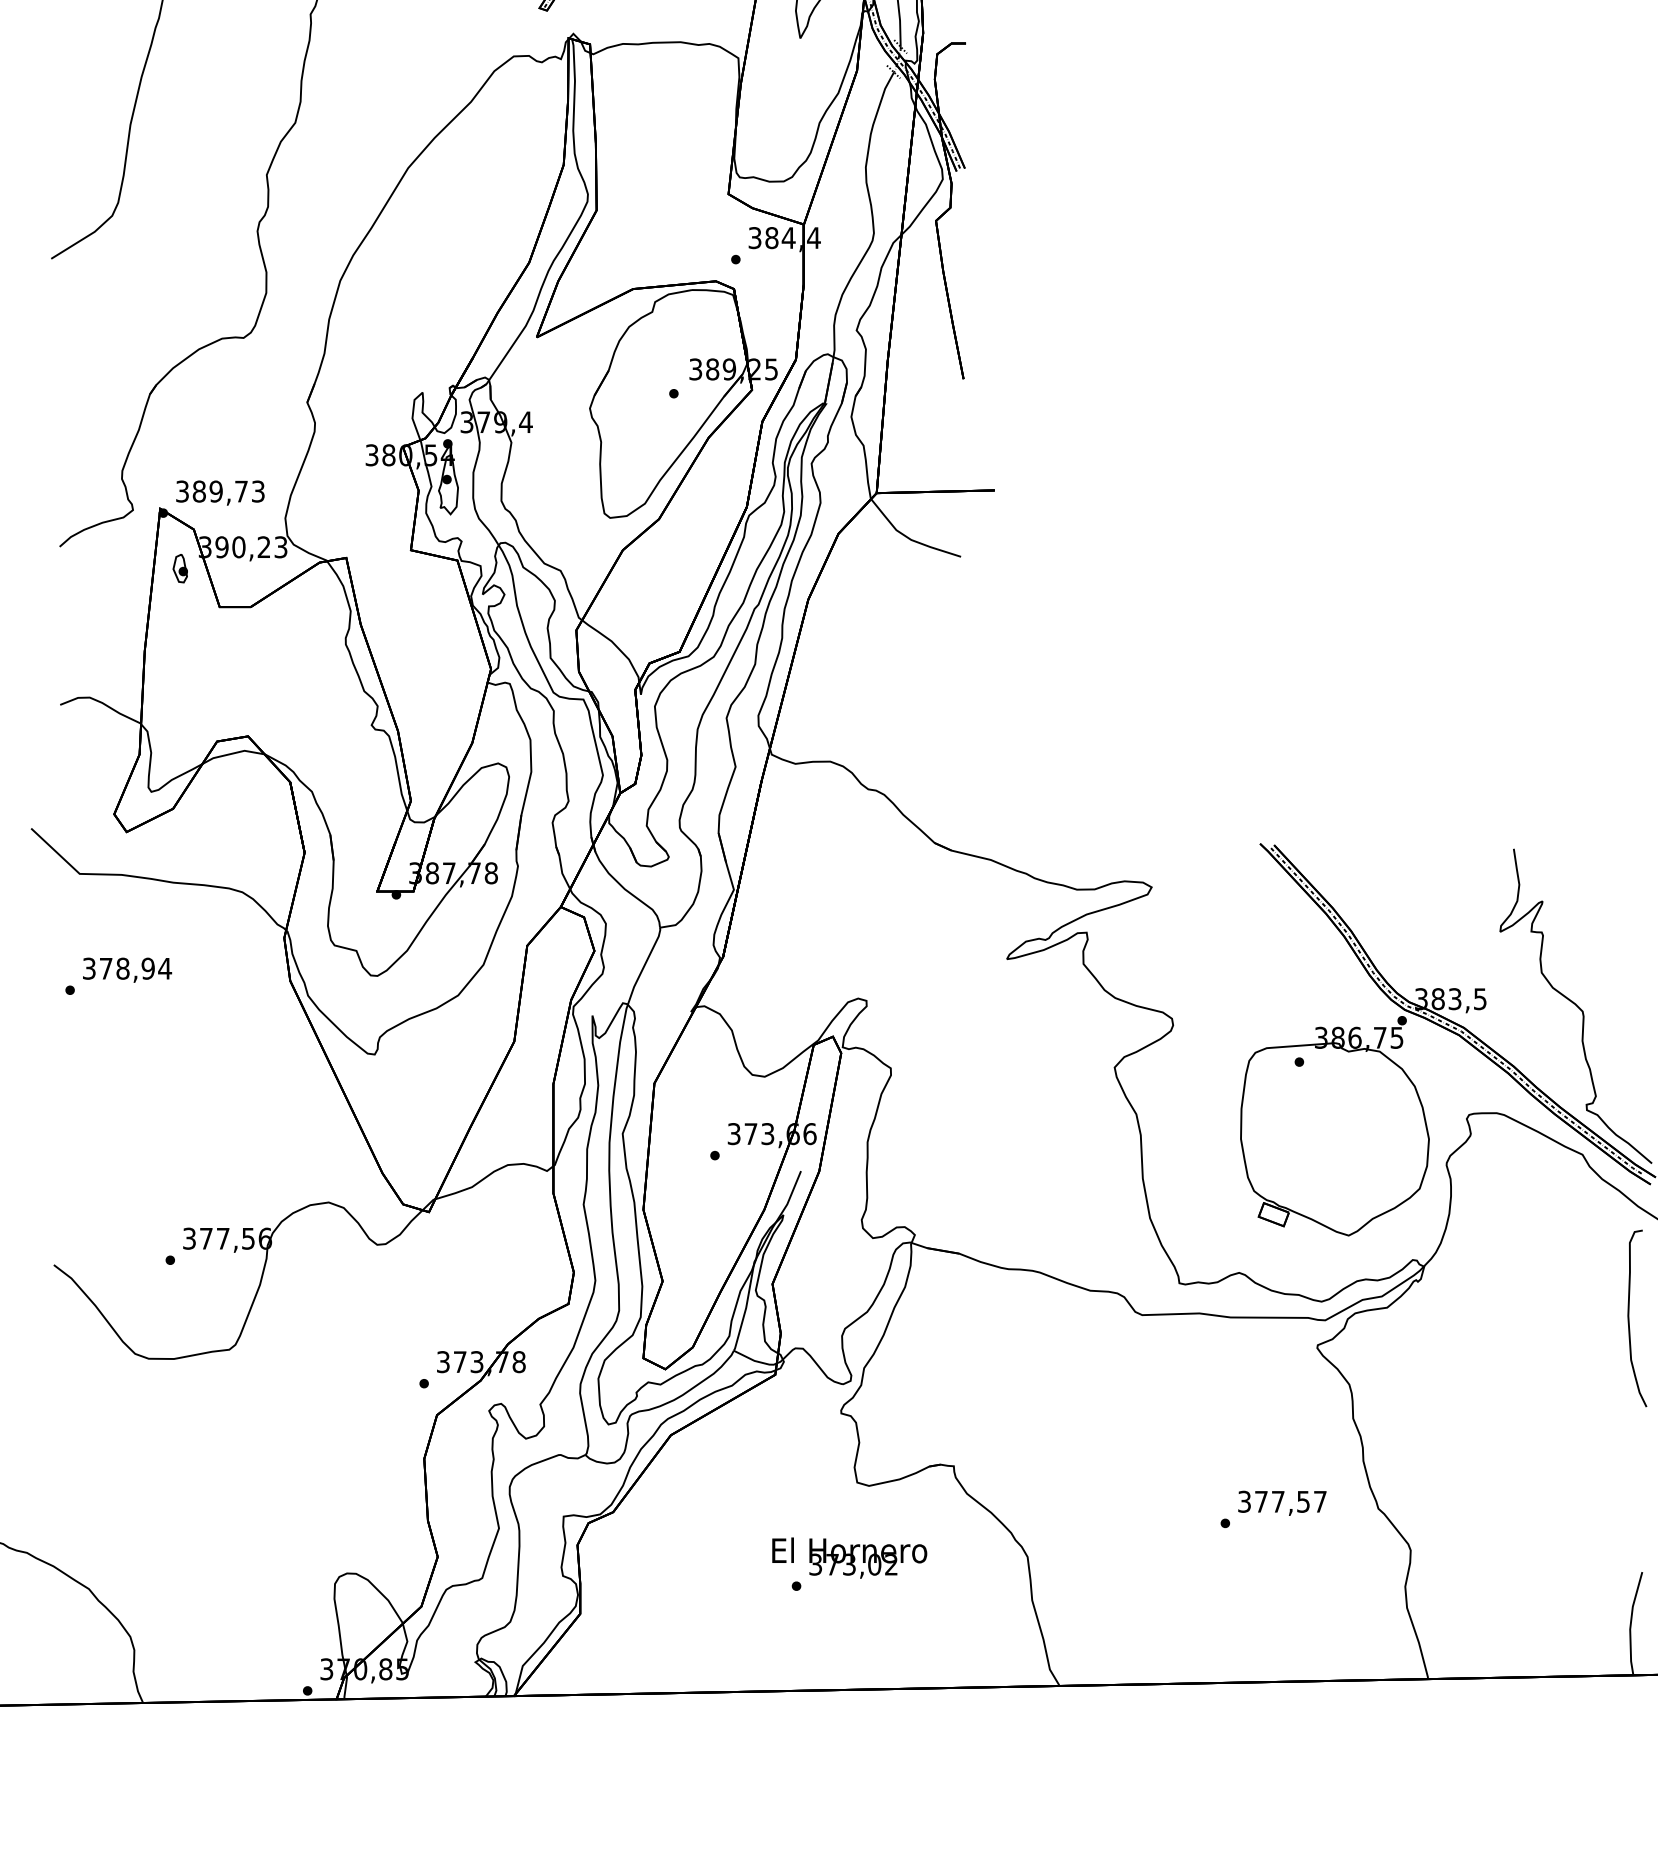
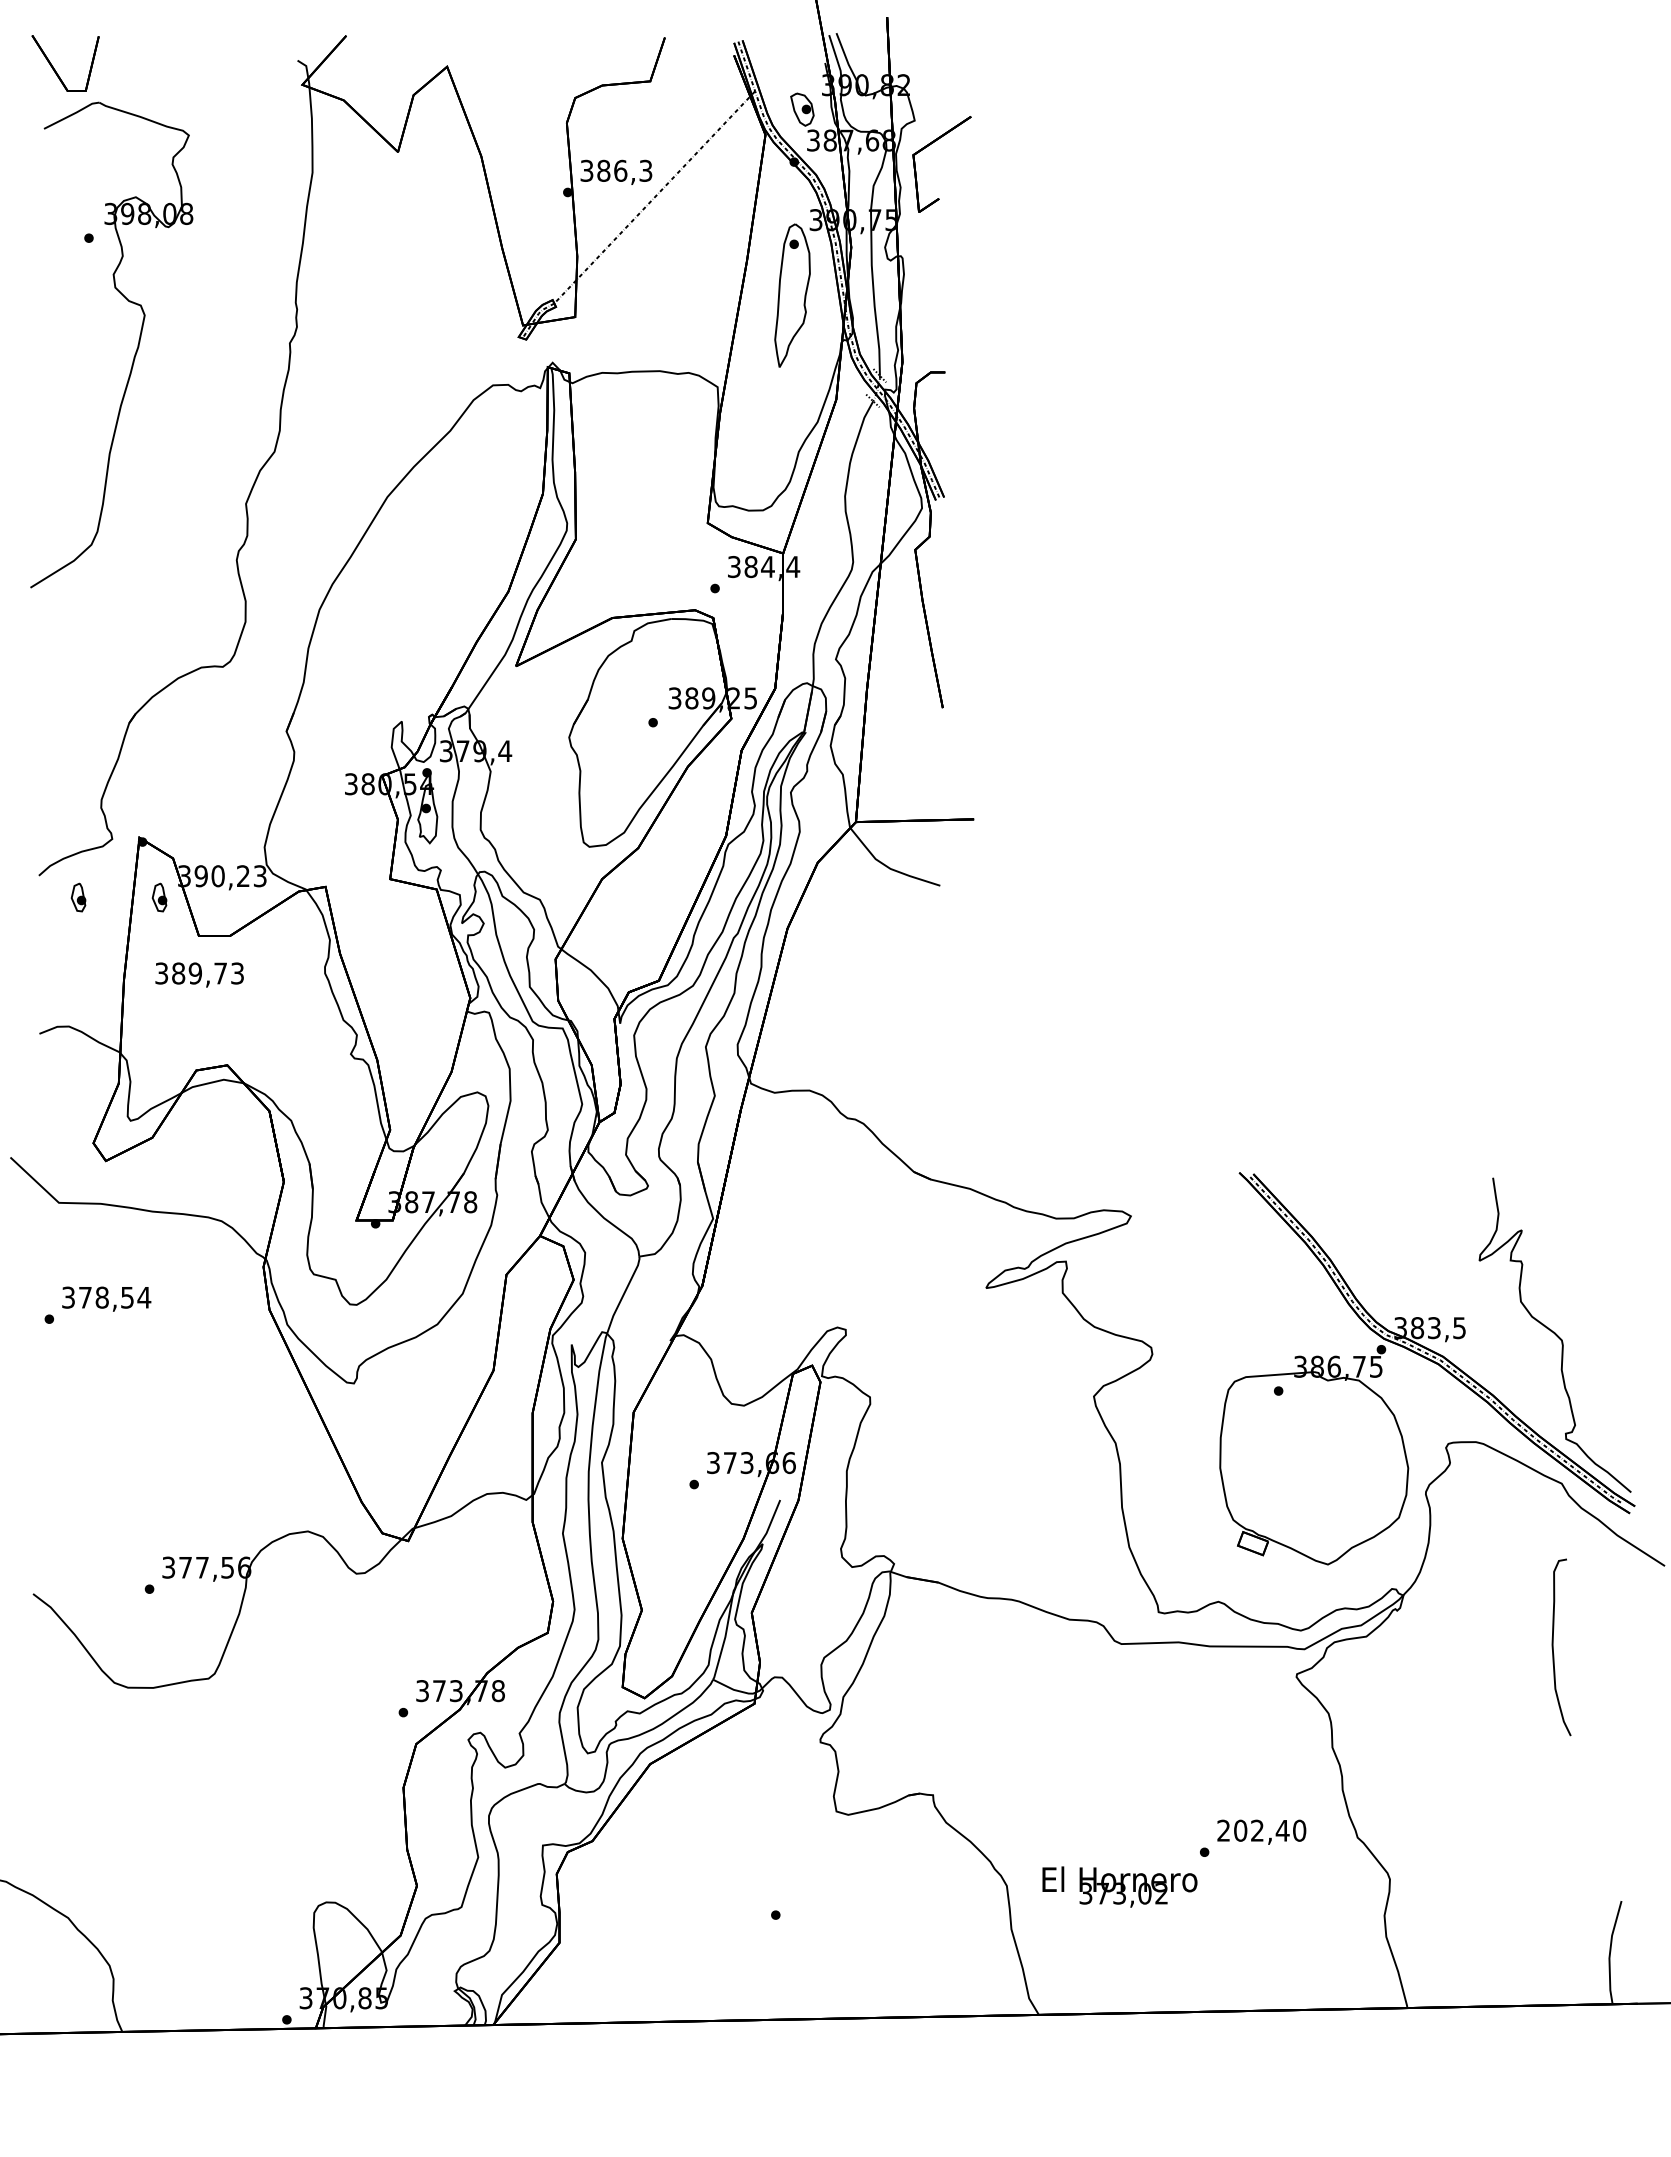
text: (220, 492) -> (199, 974), moved
part: (99, 568) -> (78, 897), added
text: (148, 968) -> (127, 1297), 378,94 -> 378,54
curve: (1629, 1318) -> (1553, 1647), moved
text: (1282, 1501) -> (1261, 1830), 377,57 -> 202,40
text: (849, 1557) -> (1119, 1886), moved

